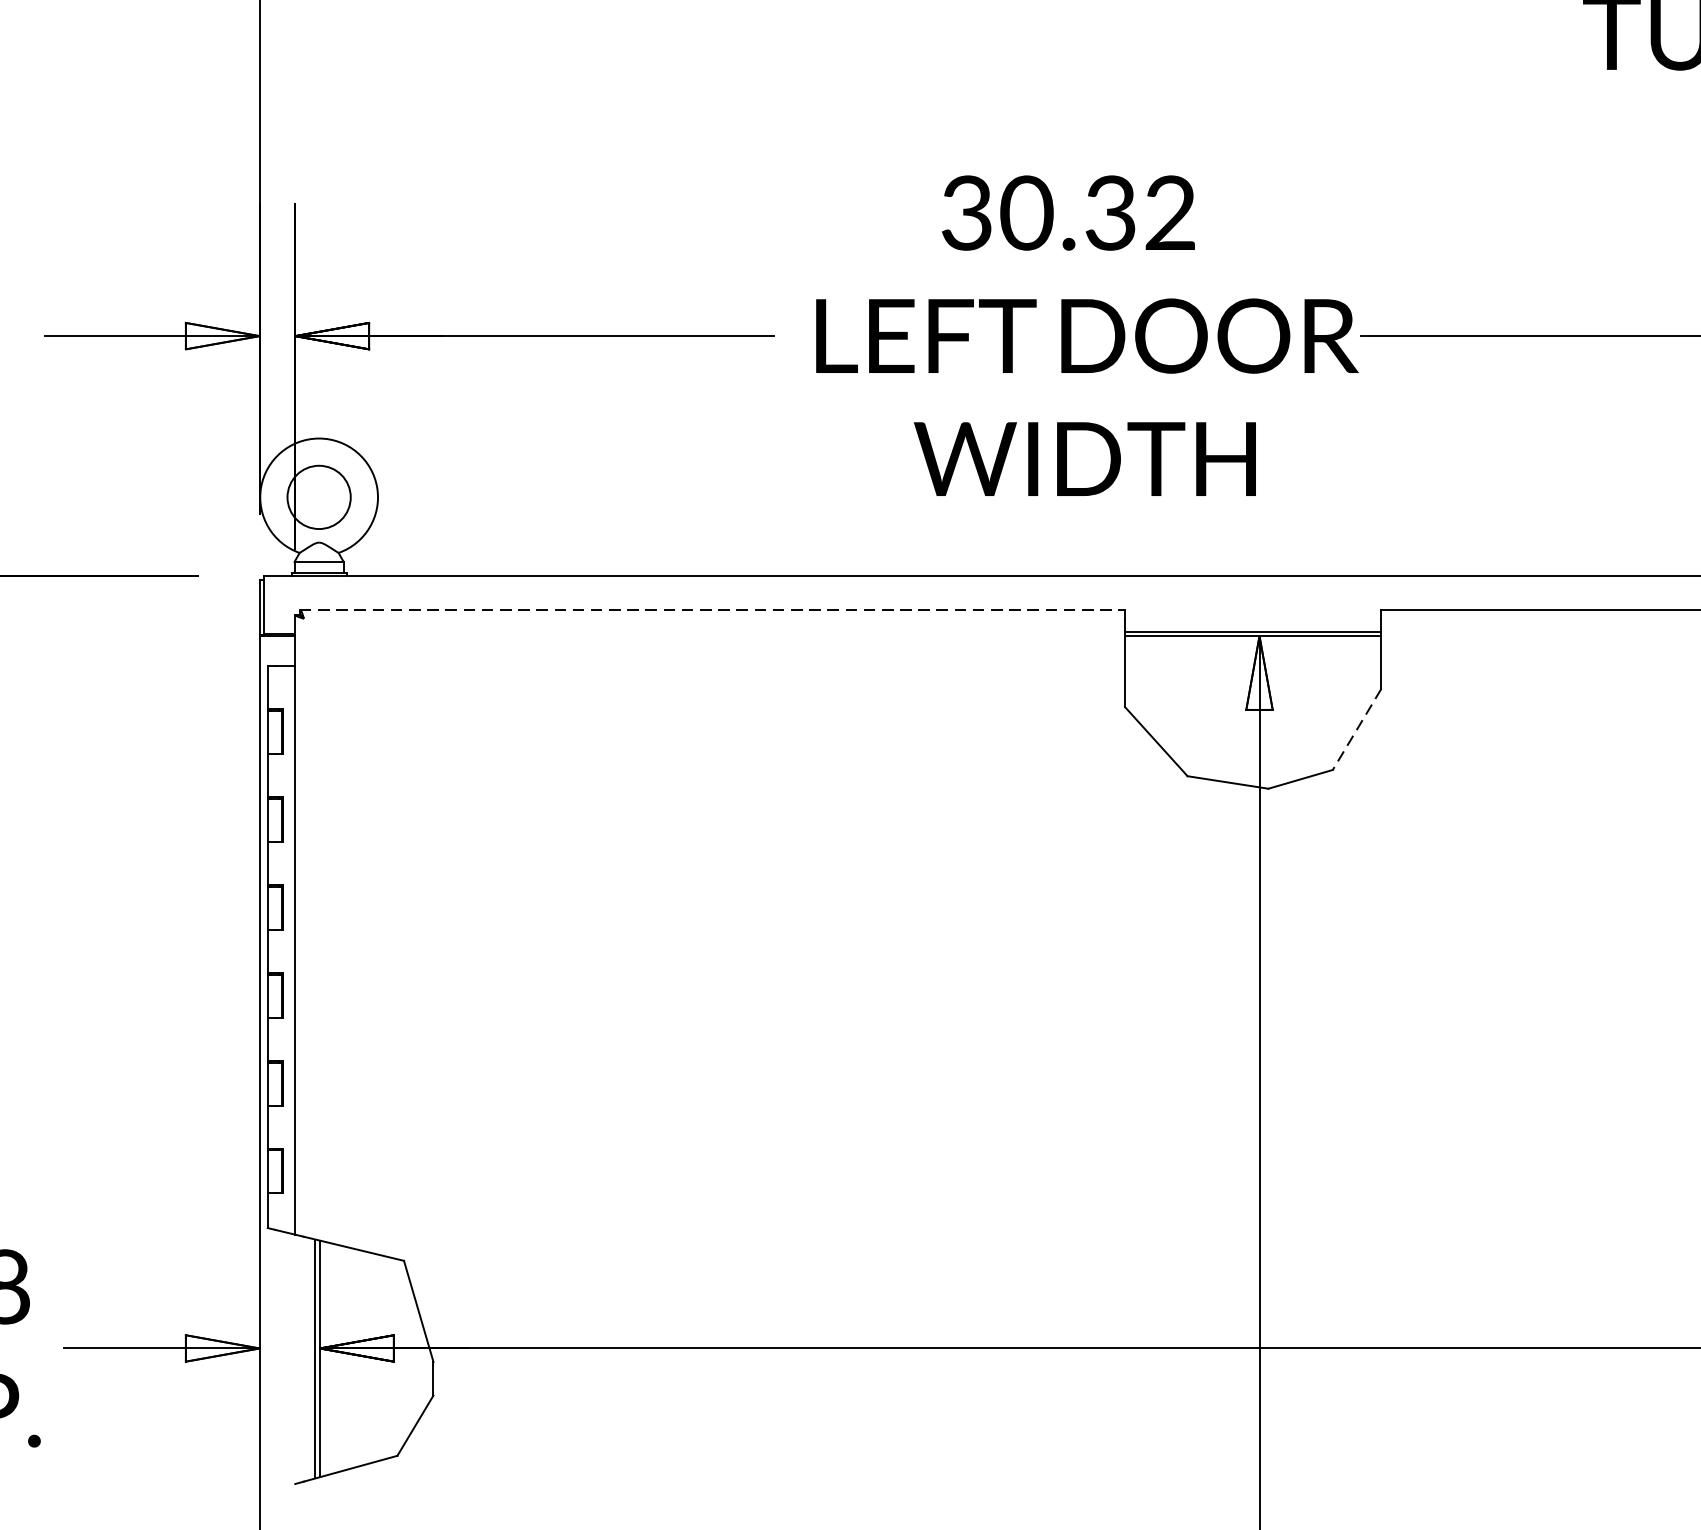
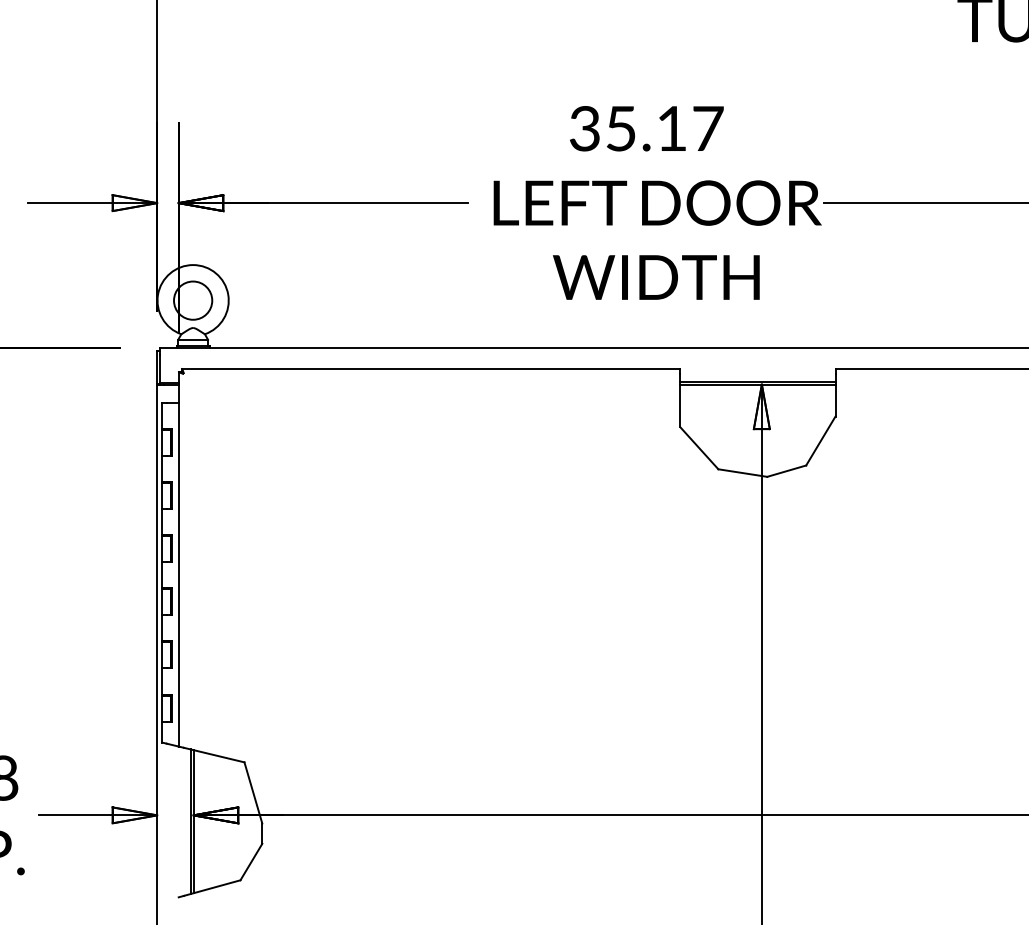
text: (1098, 212) -> (664, 128), 30.32 -> 35.17
line: (713, 609) -> (431, 368), dashed -> solid
line: (1356, 730) -> (820, 441), dashed -> solid

